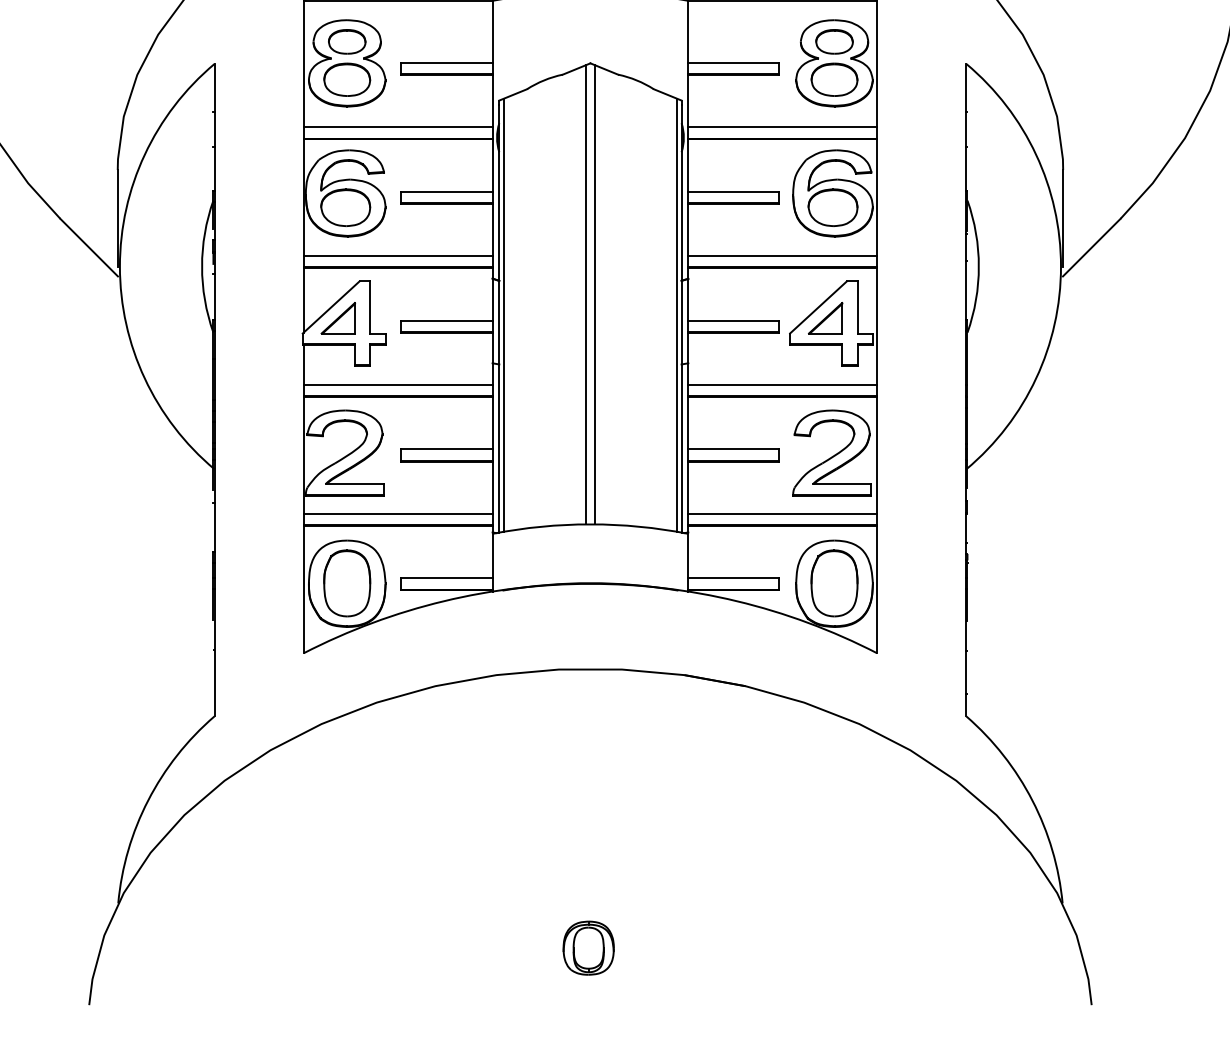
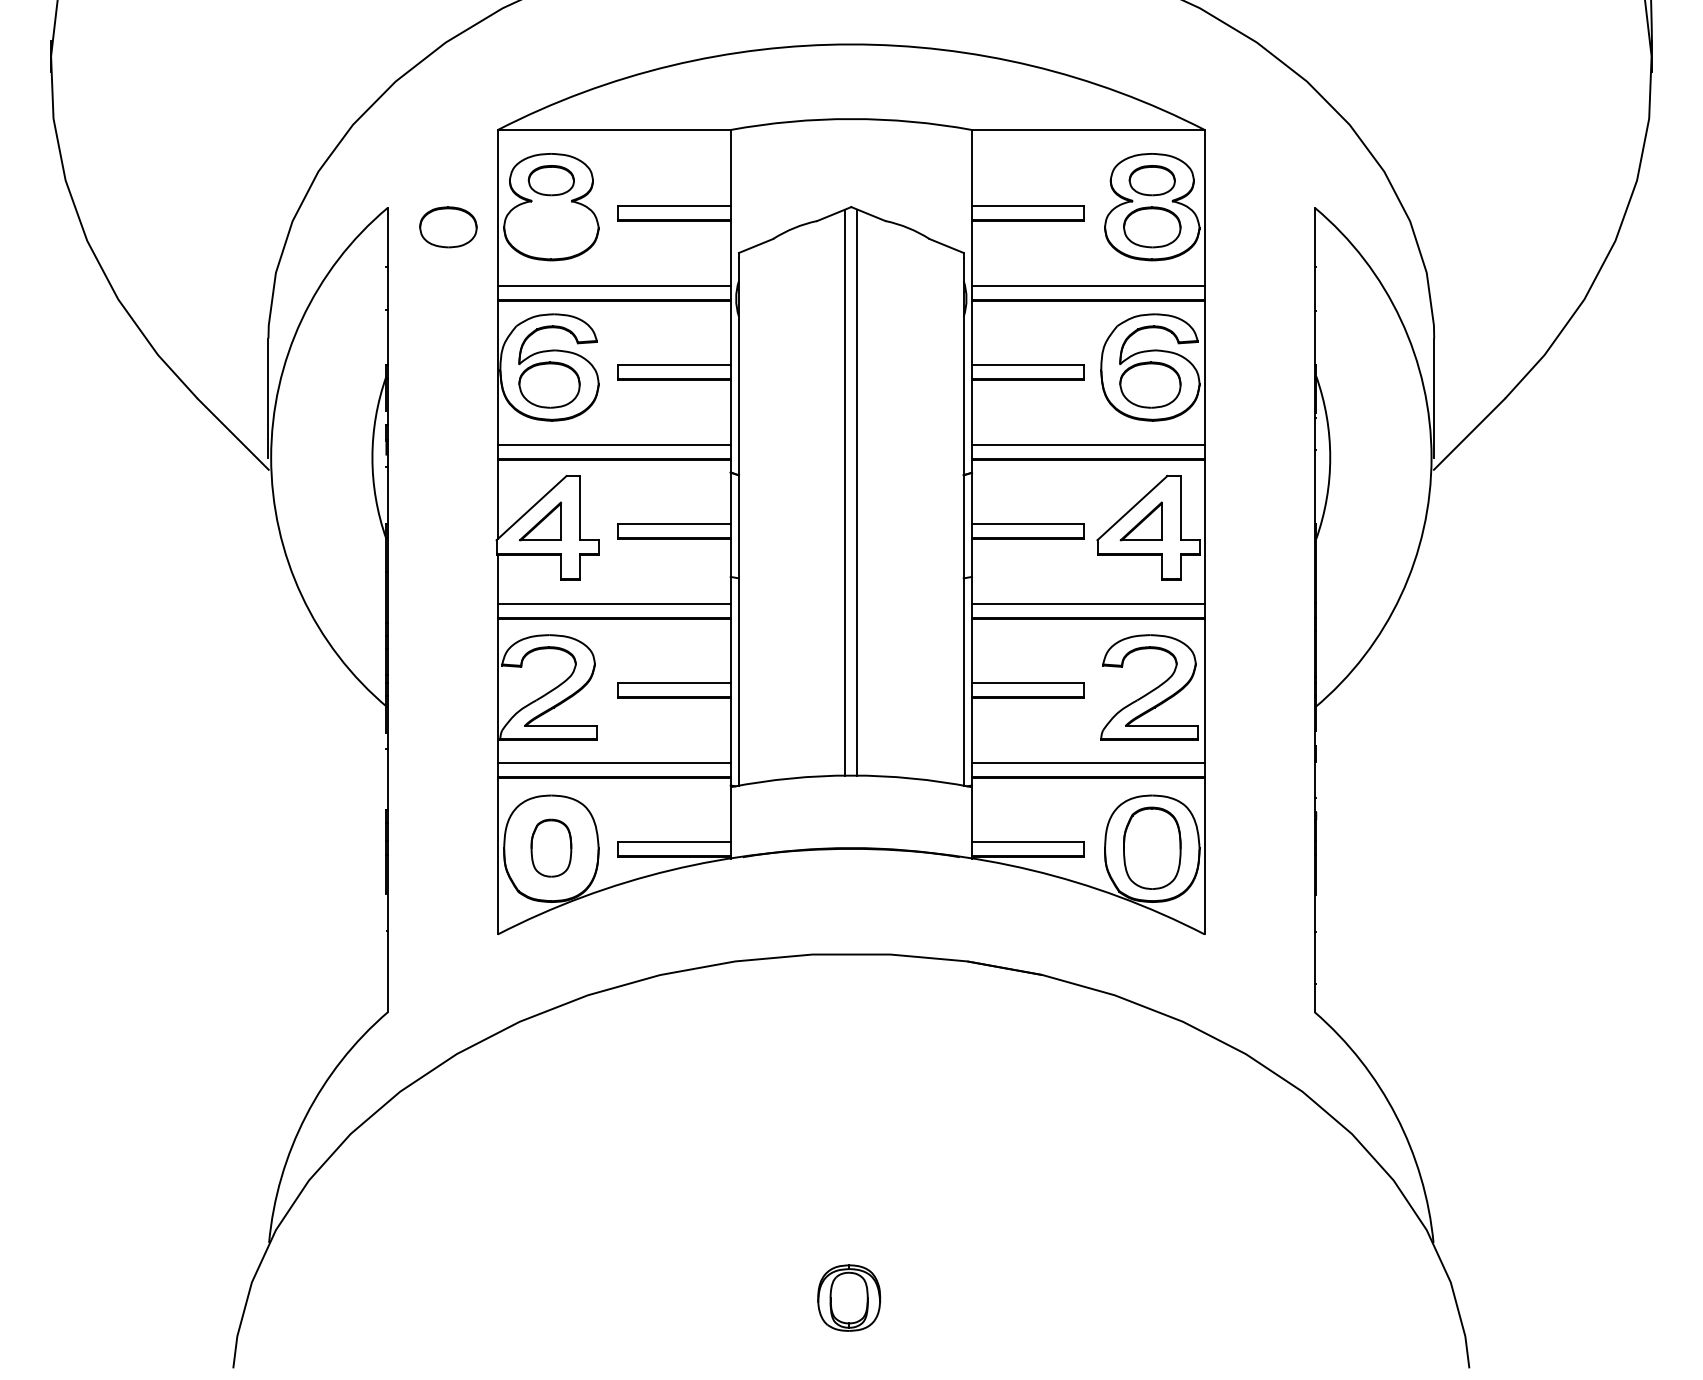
part: (347, 79) -> (448, 227), moved
line: (504, 315) -> (745, 517), removed
line: (676, 315) -> (957, 517), removed
part: (347, 582) -> (551, 847), size x0.7

